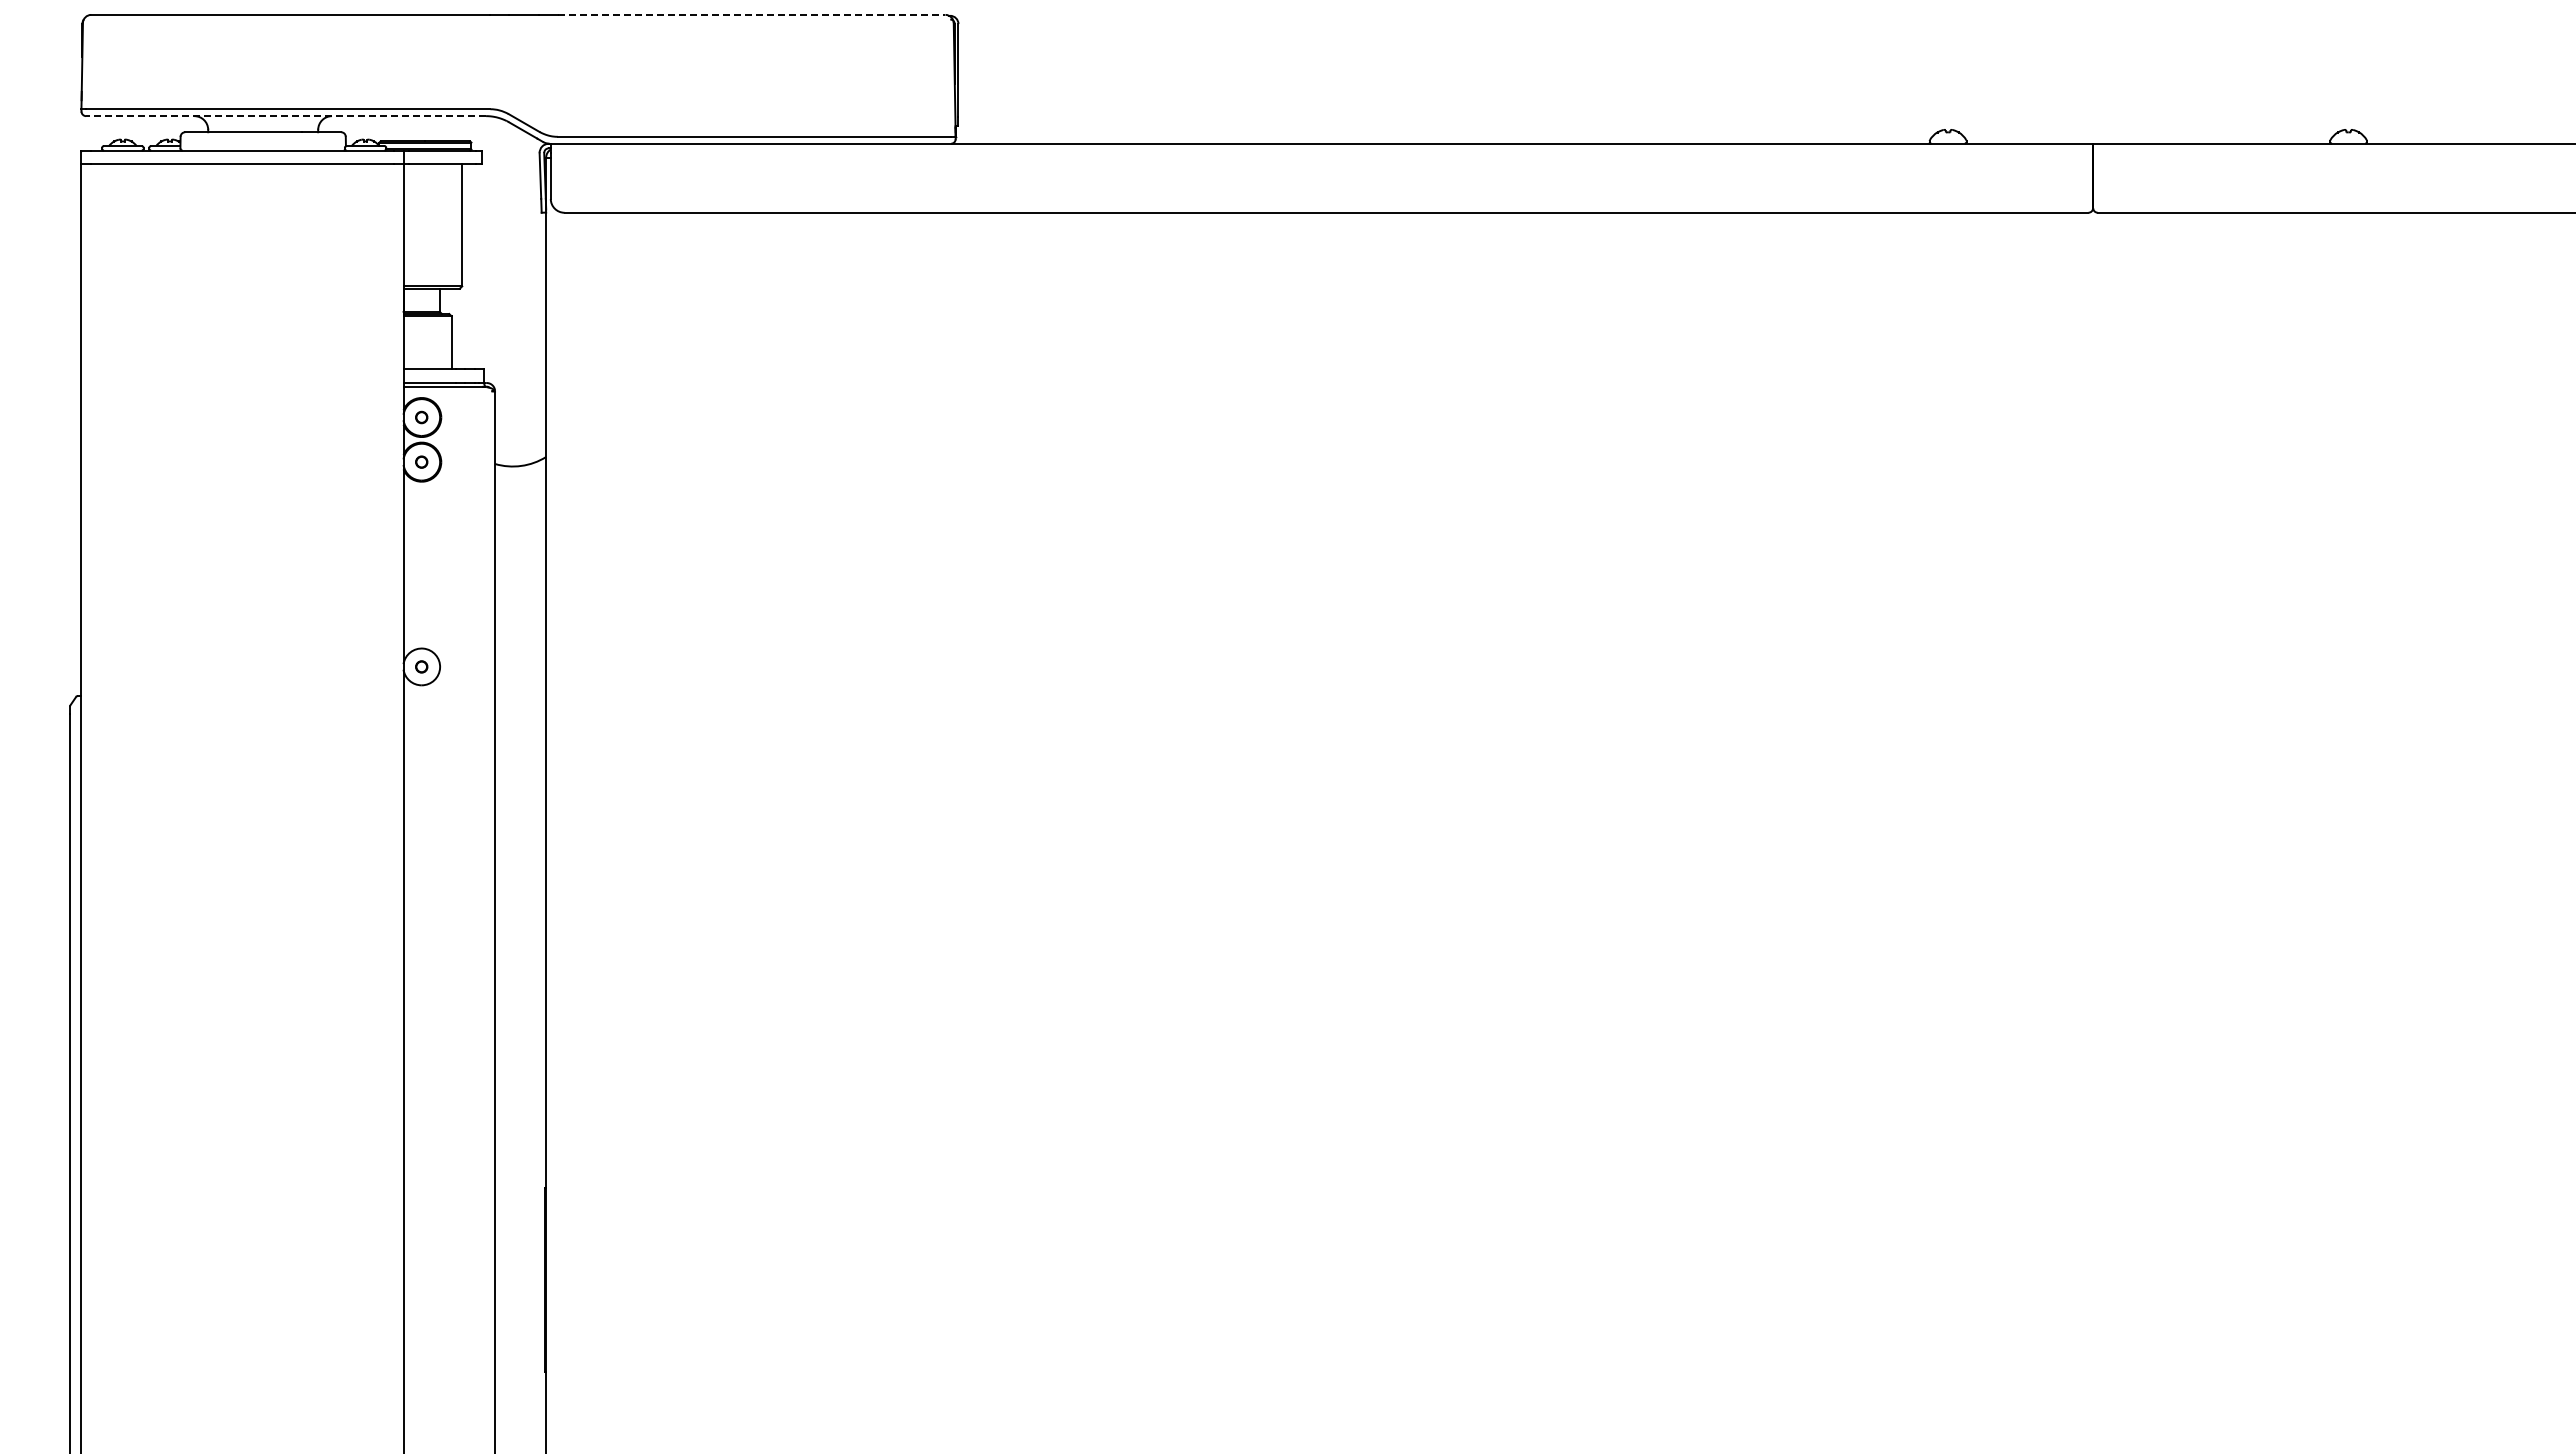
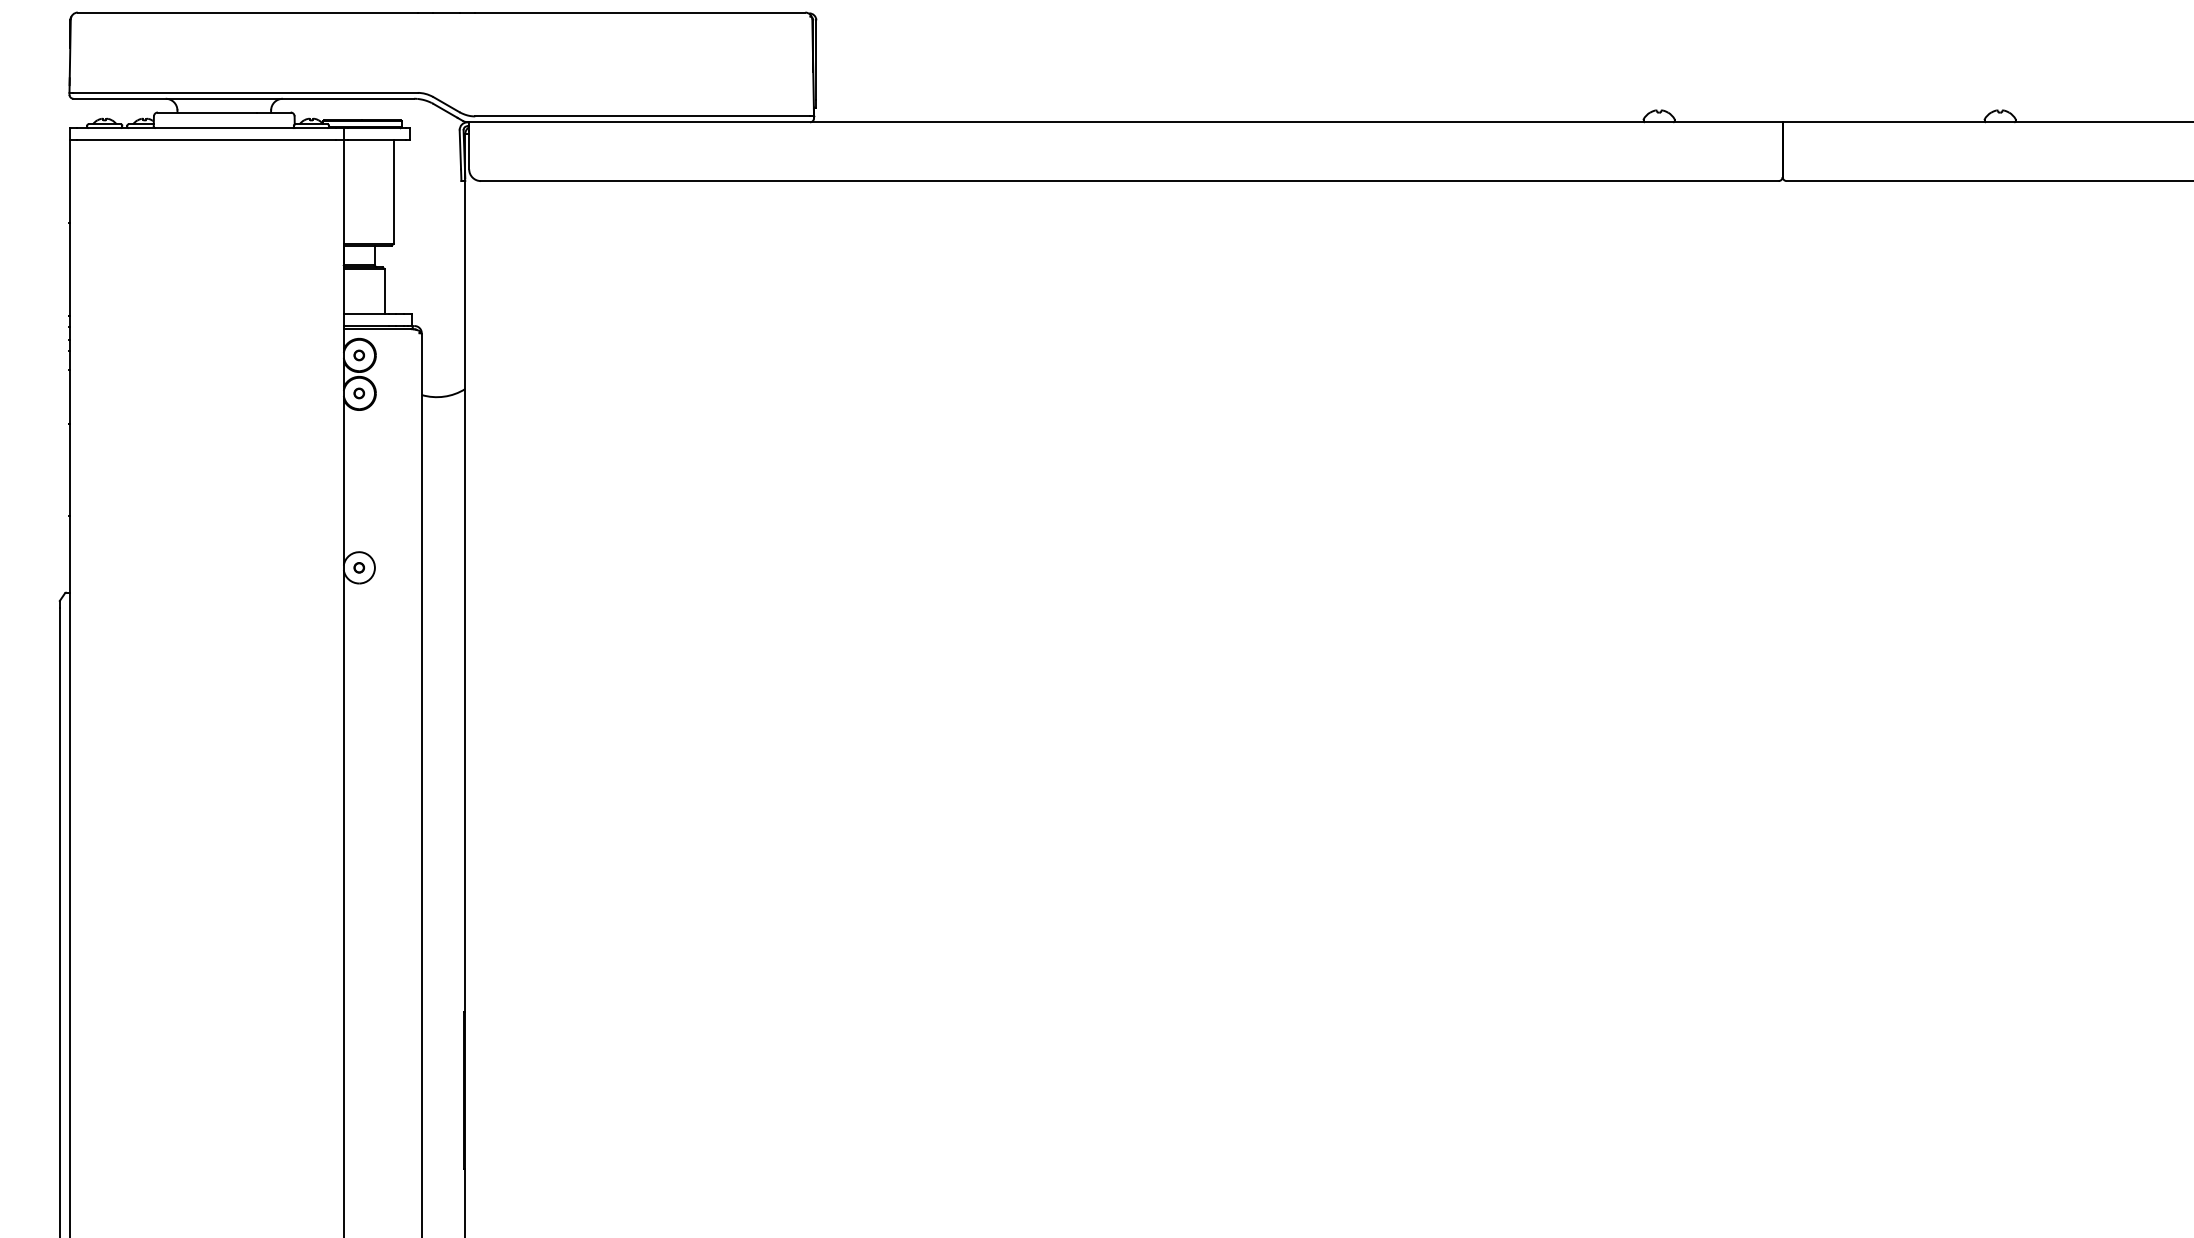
line: (751, 14) -> (640, 12), dashed -> solid
line: (286, 116) -> (244, 99), dashed -> solid

